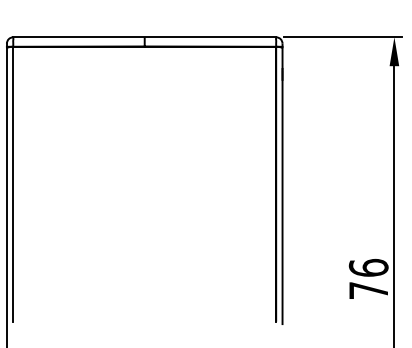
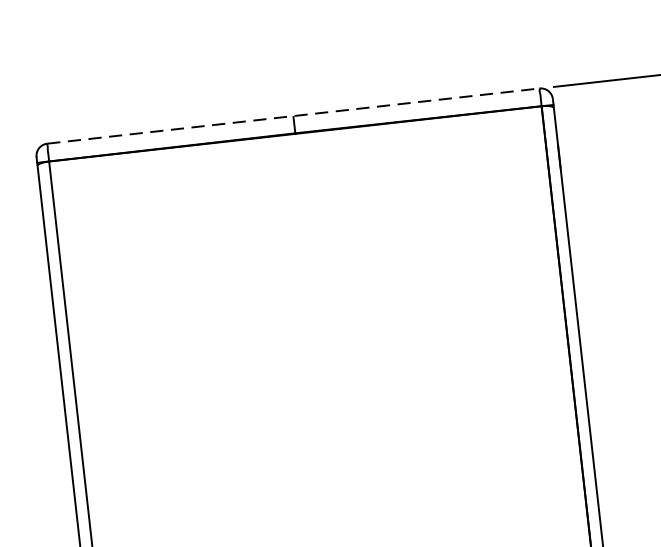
line: (145, 37) -> (294, 116), solid -> dashed

